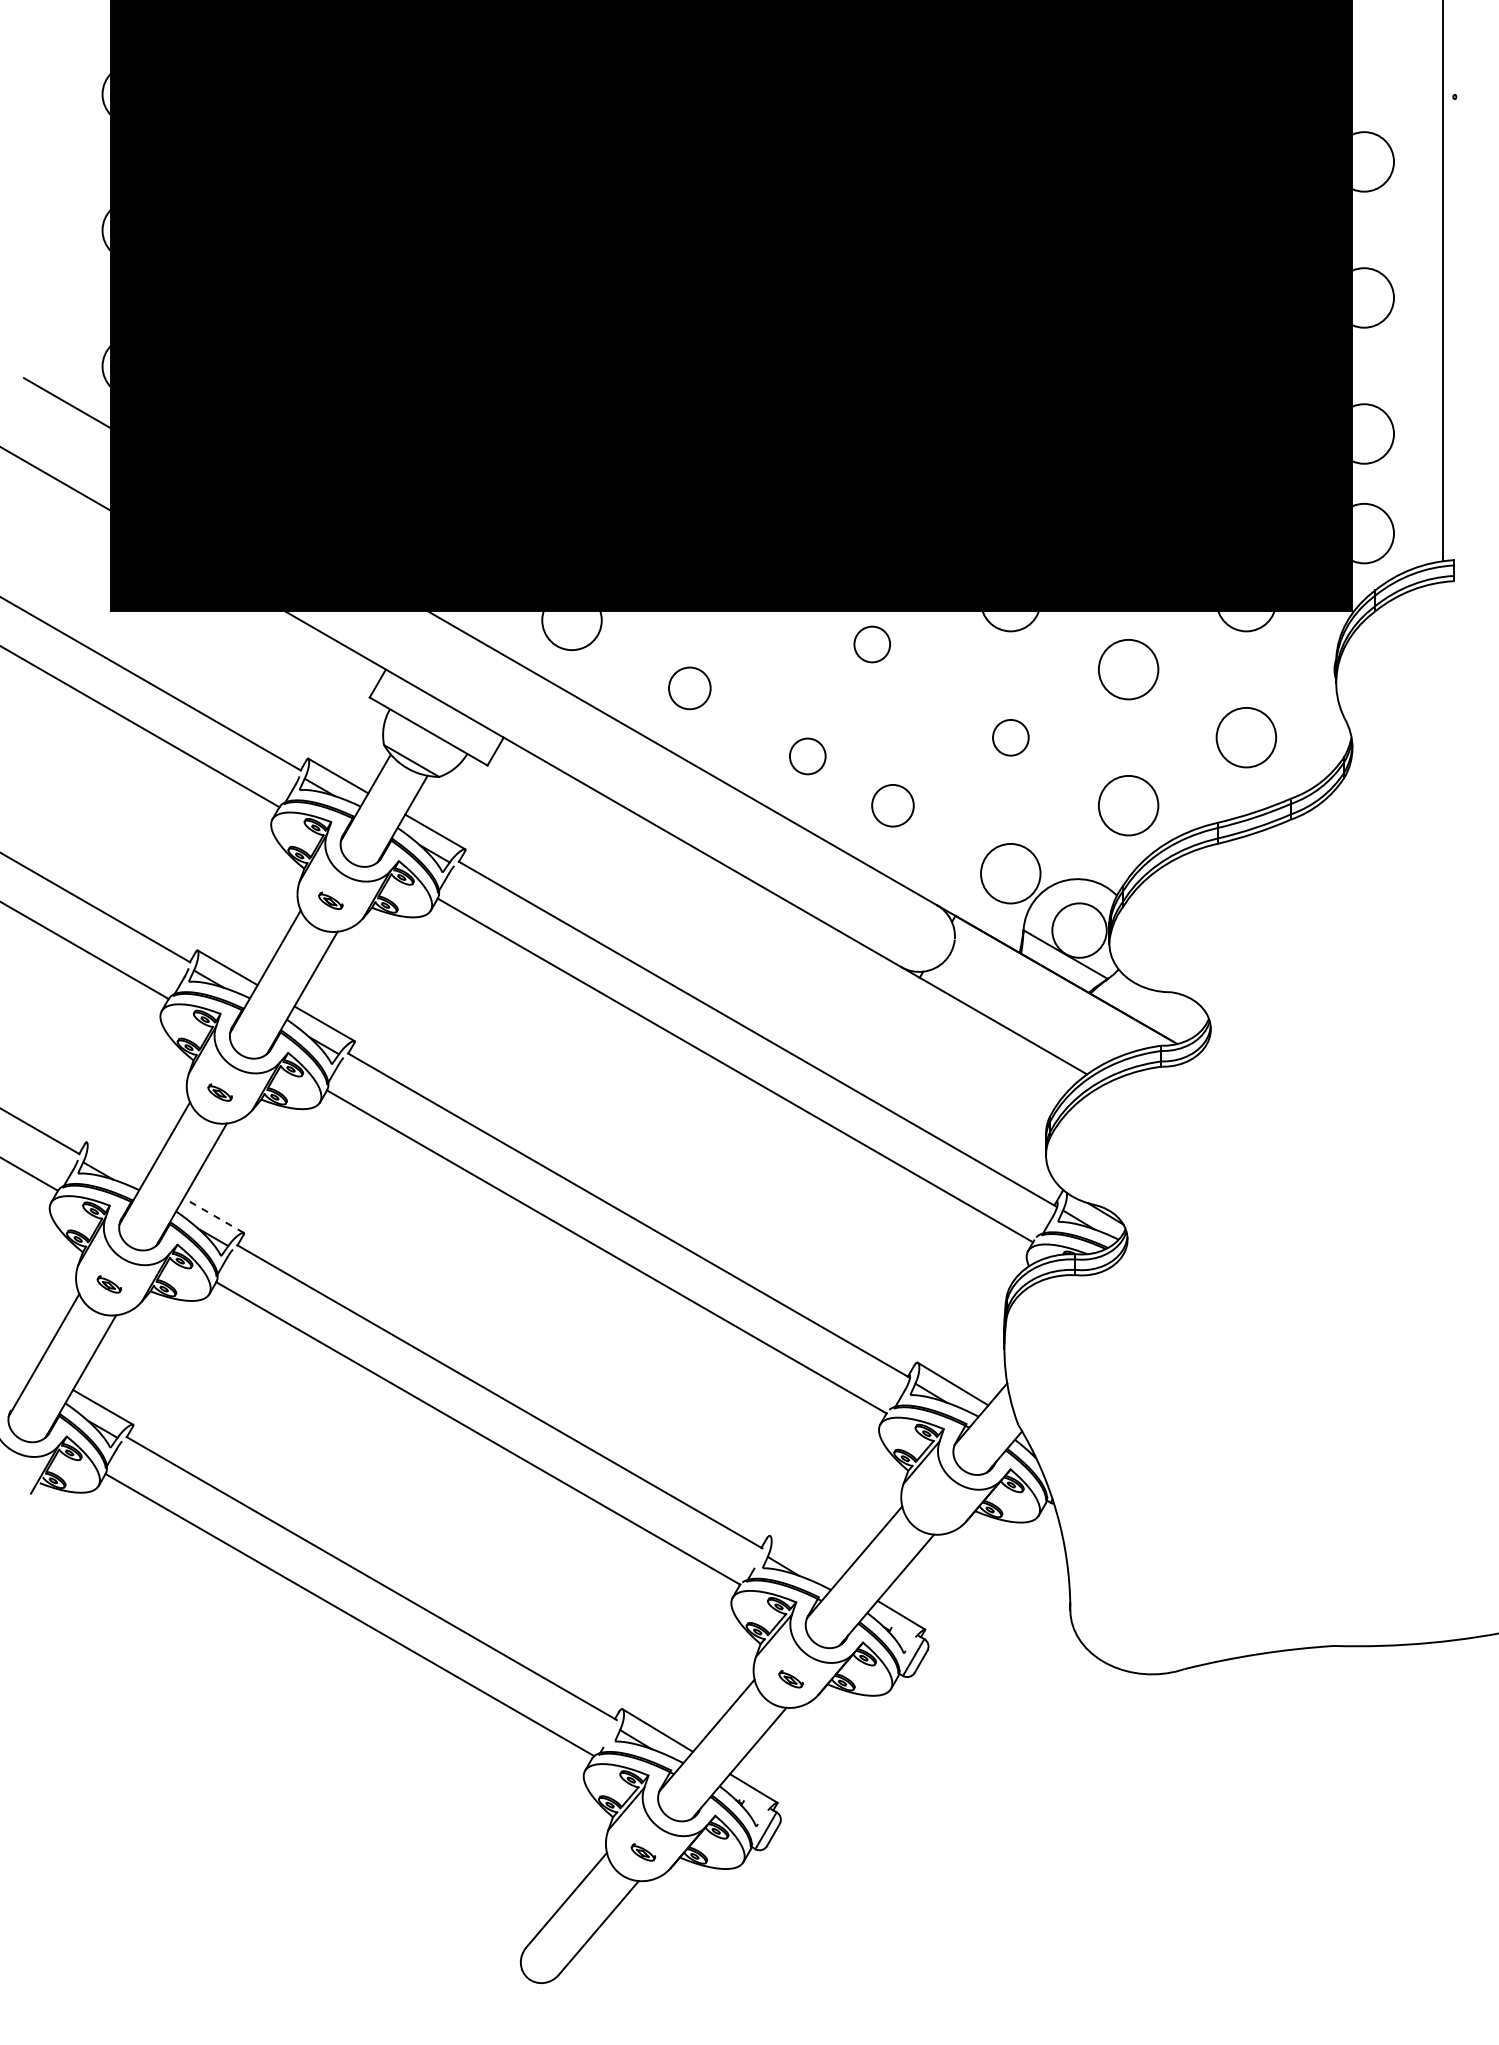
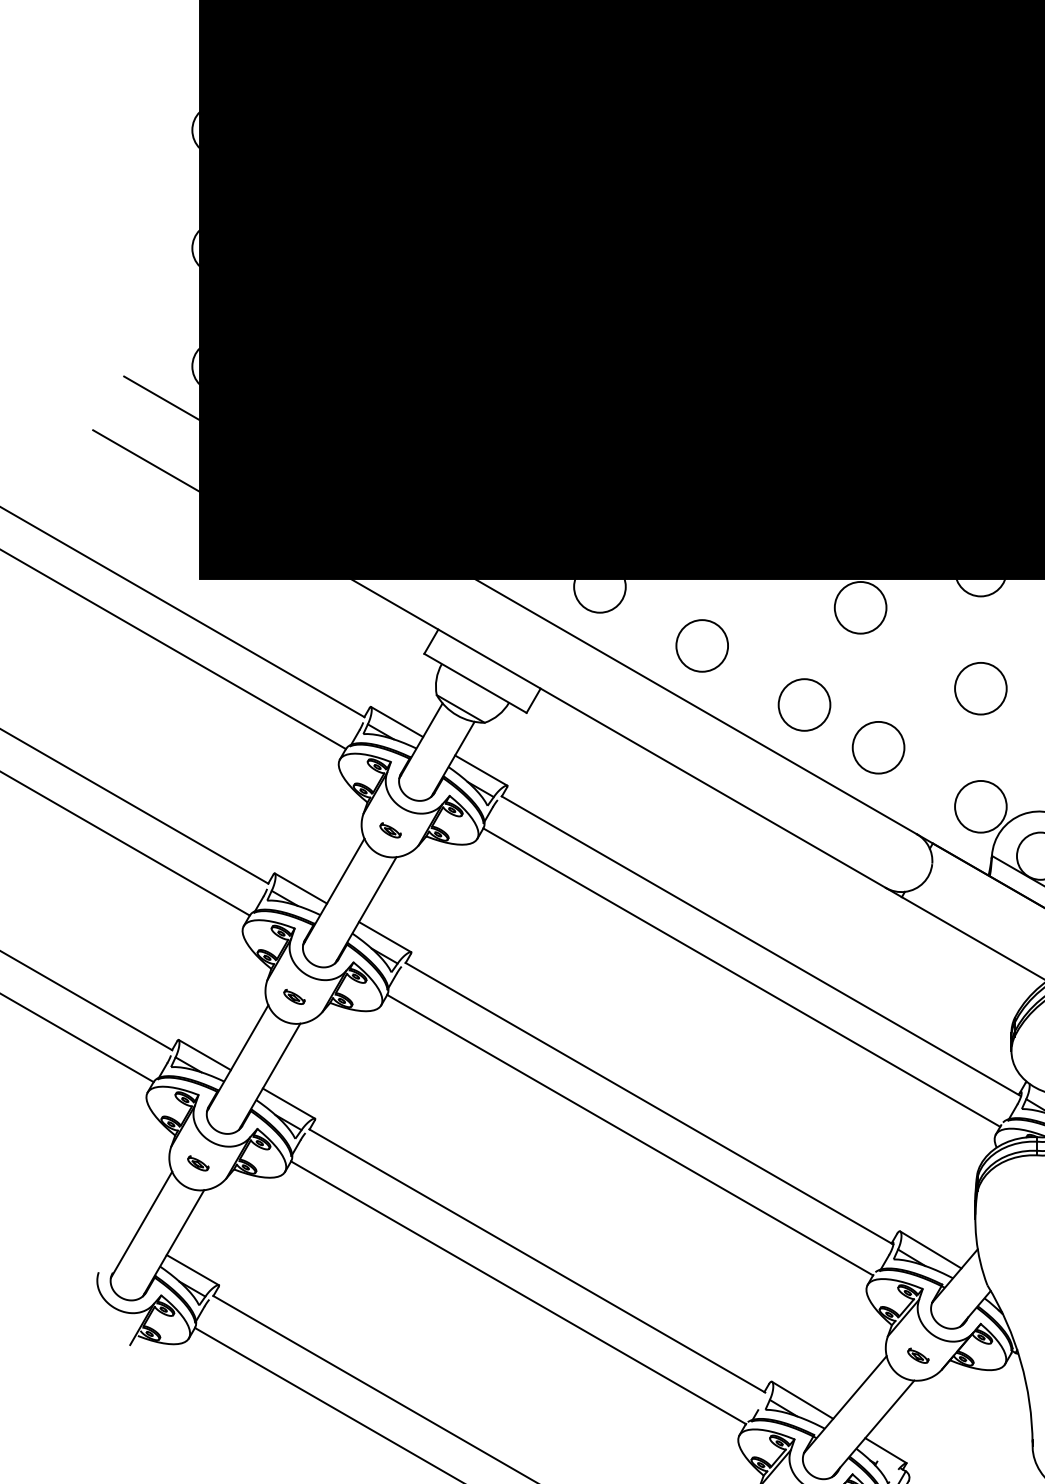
circle: (872, 644) -> (860, 607), size x1.67
circle: (689, 688) -> (701, 646), size x1.43
circle: (1010, 737) -> (980, 688), size x1.67
circle: (807, 756) -> (804, 705), size x1.67
circle: (892, 805) -> (878, 747), size x1.43
line: (116, 1159) -> (204, 1054), added
line: (213, 1215) -> (288, 1103), dashed -> solid
part: (938, 1505) -> (918, 1355), added
line: (805, 1557) -> (802, 1400), added

